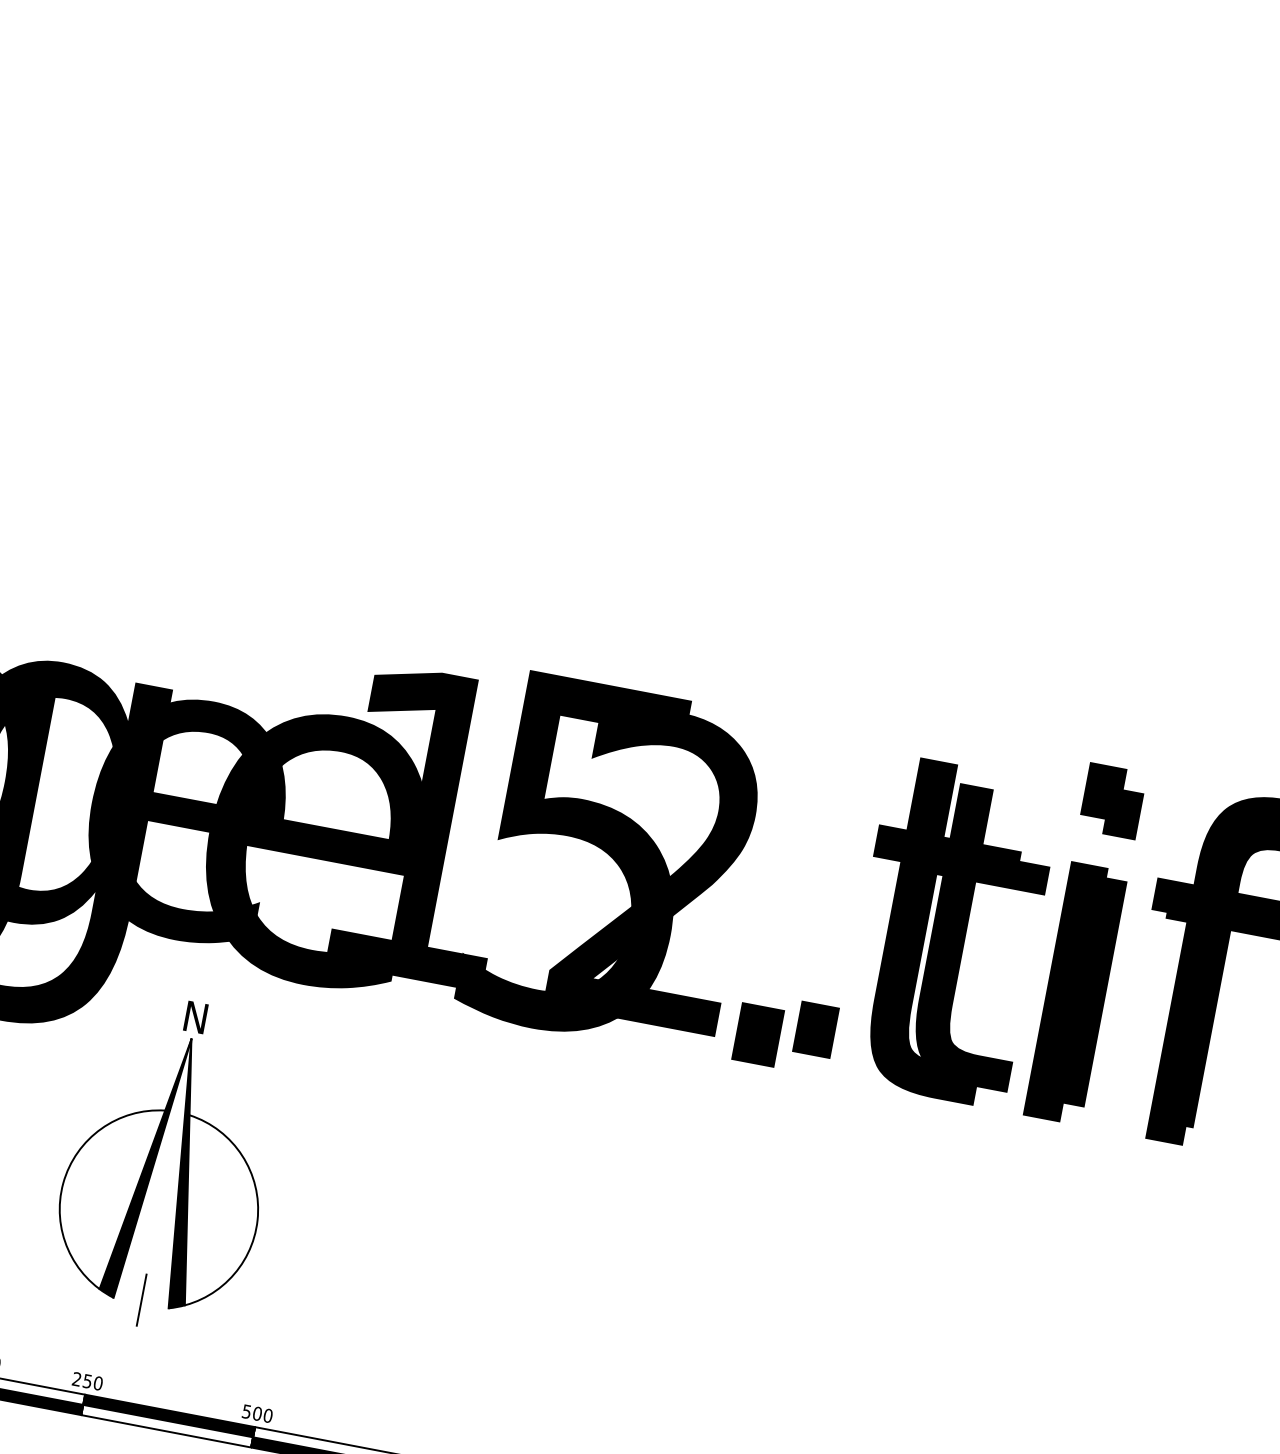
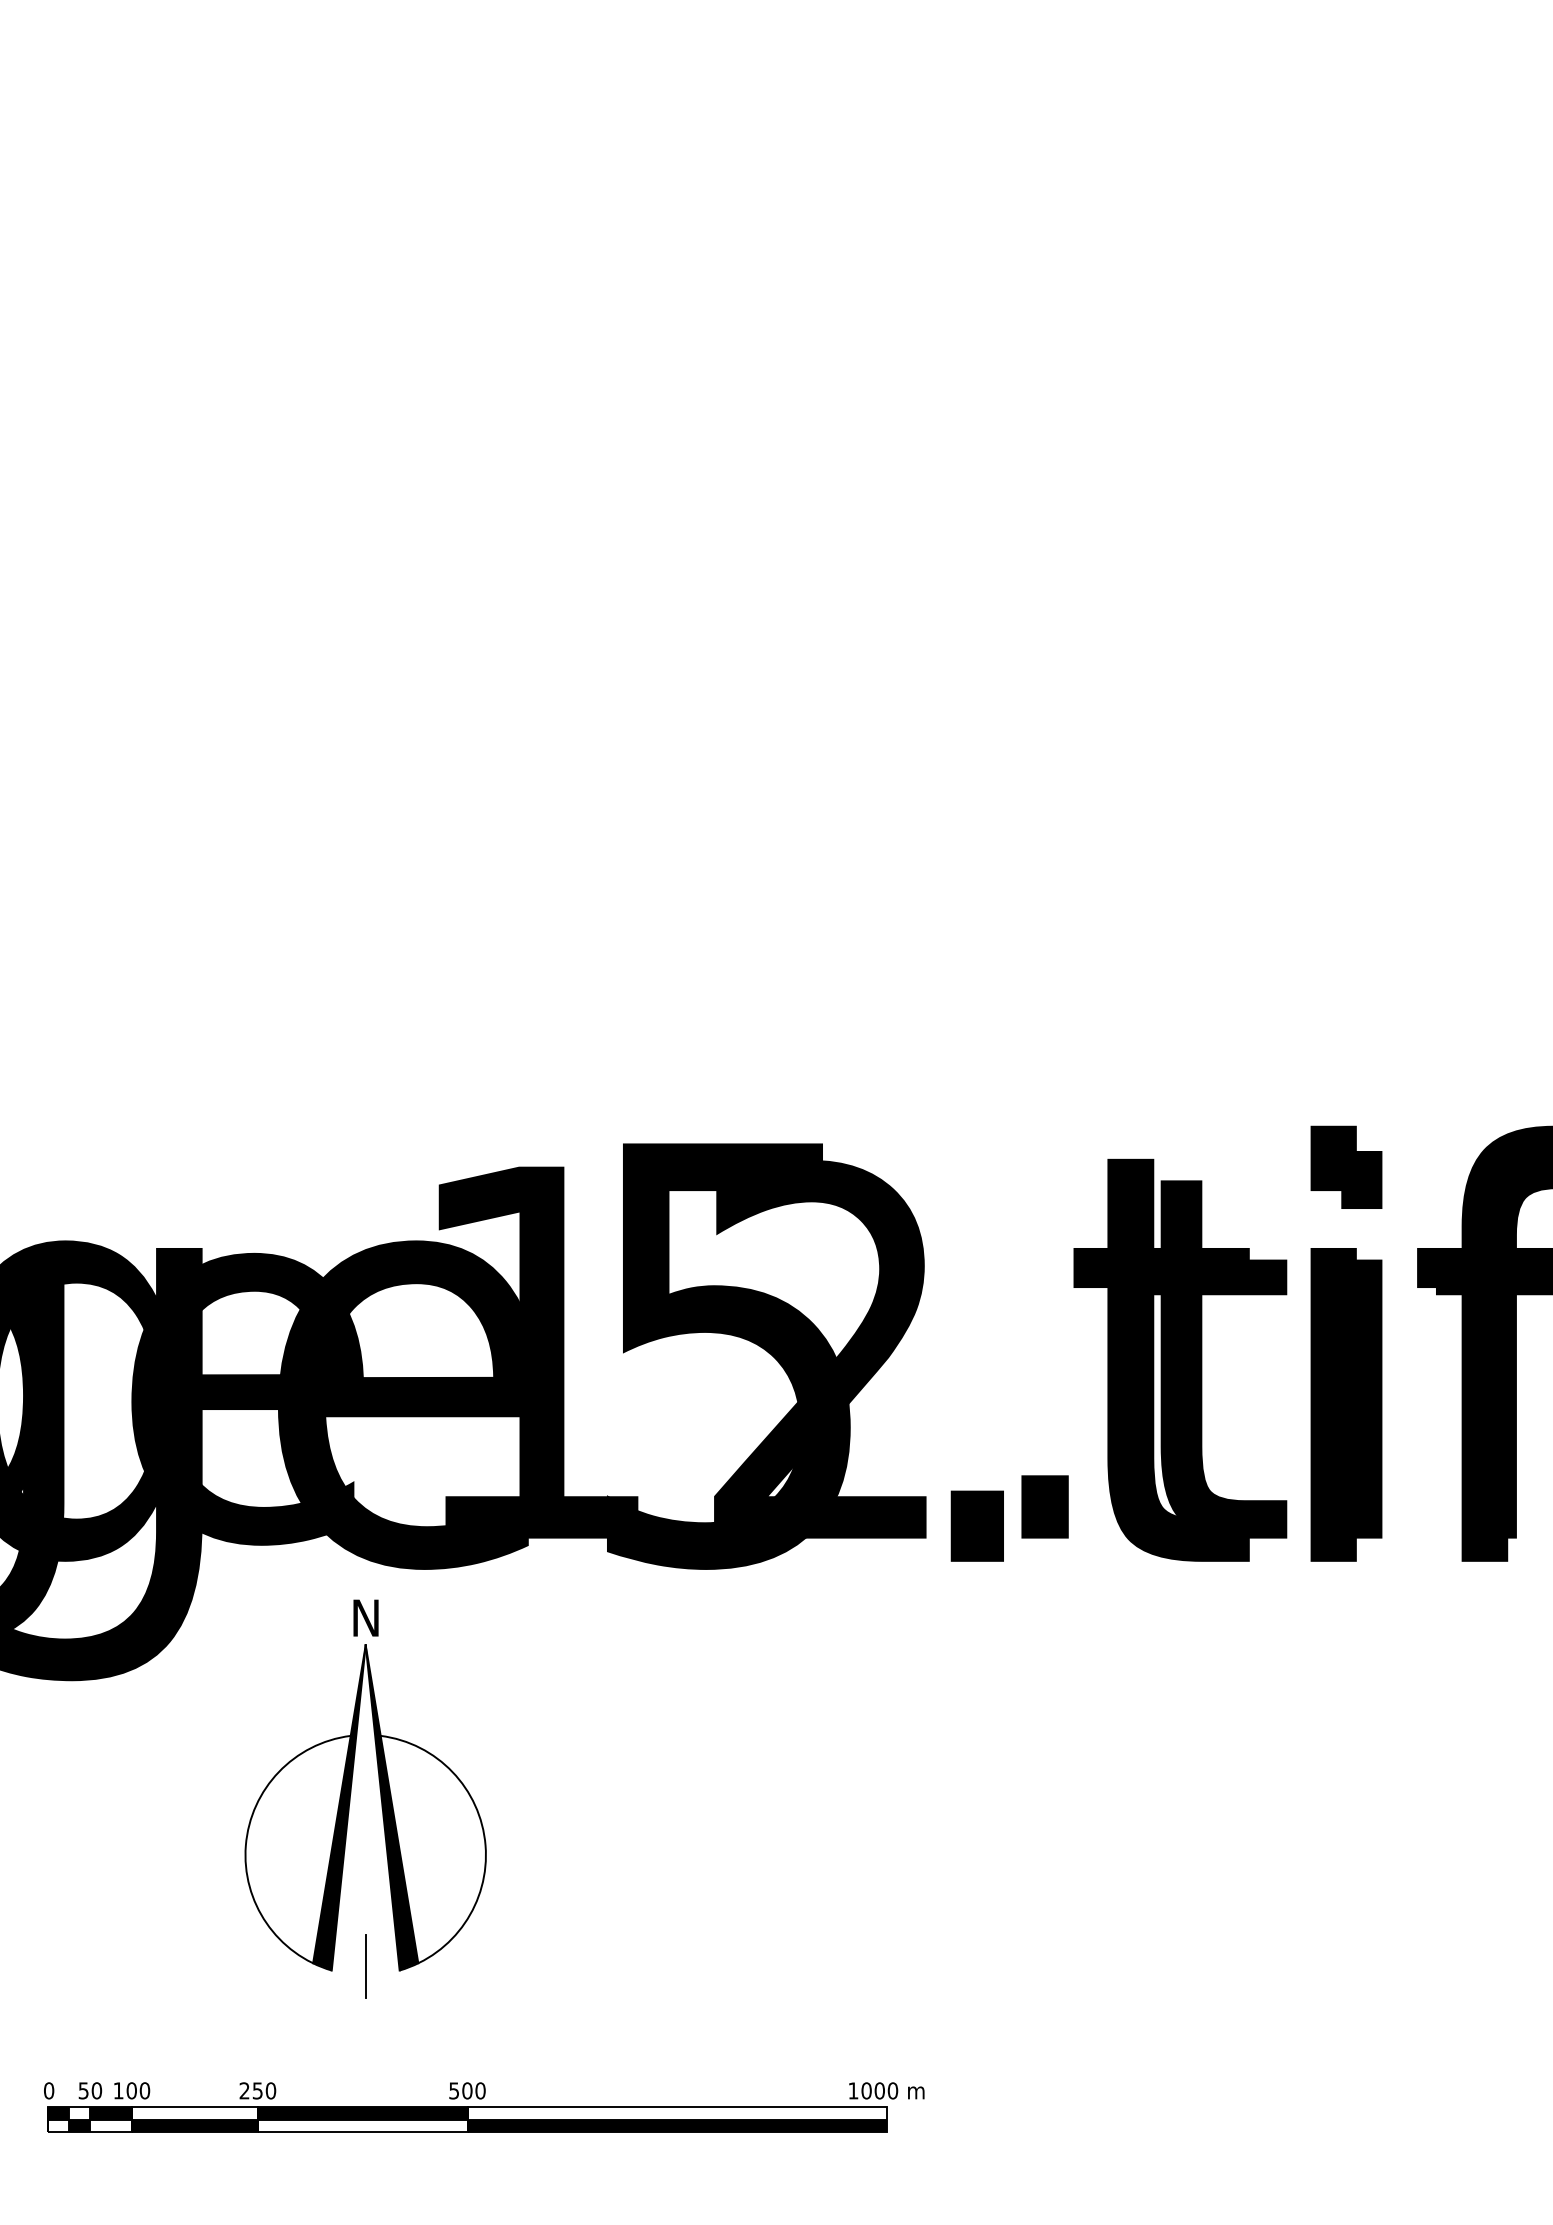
part: (156, 1157) -> (351, 1793), moved

